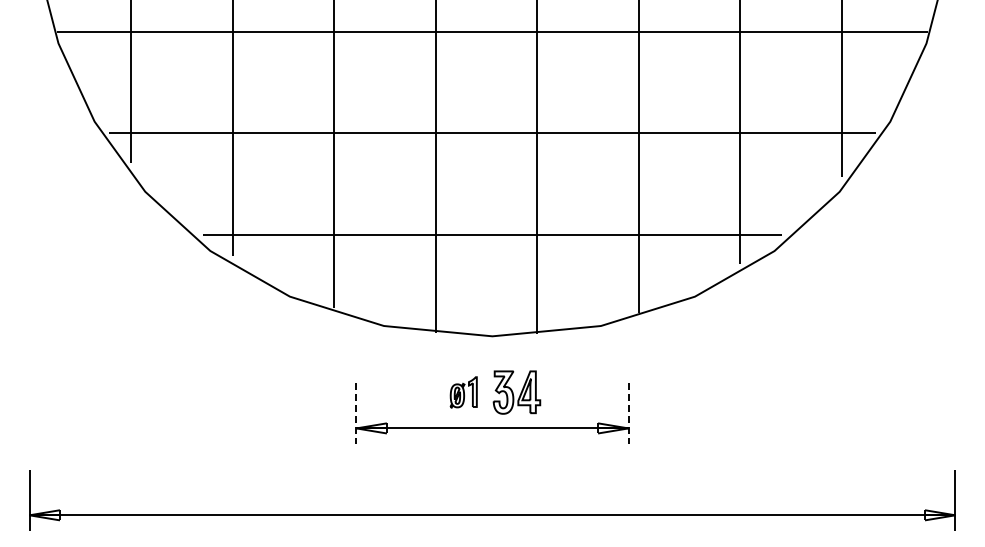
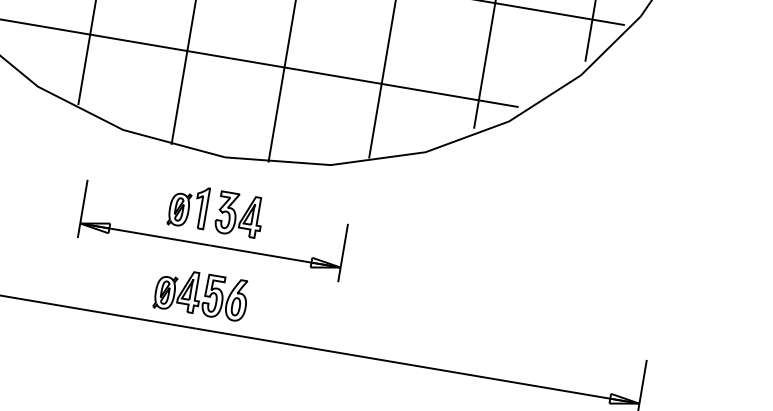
part: (463, 392) -> (188, 206), size x1.43
line: (356, 413) -> (82, 209), dashed -> solid
line: (628, 413) -> (343, 253), dashed -> solid
part: (491, 479) -> (201, 294), added

